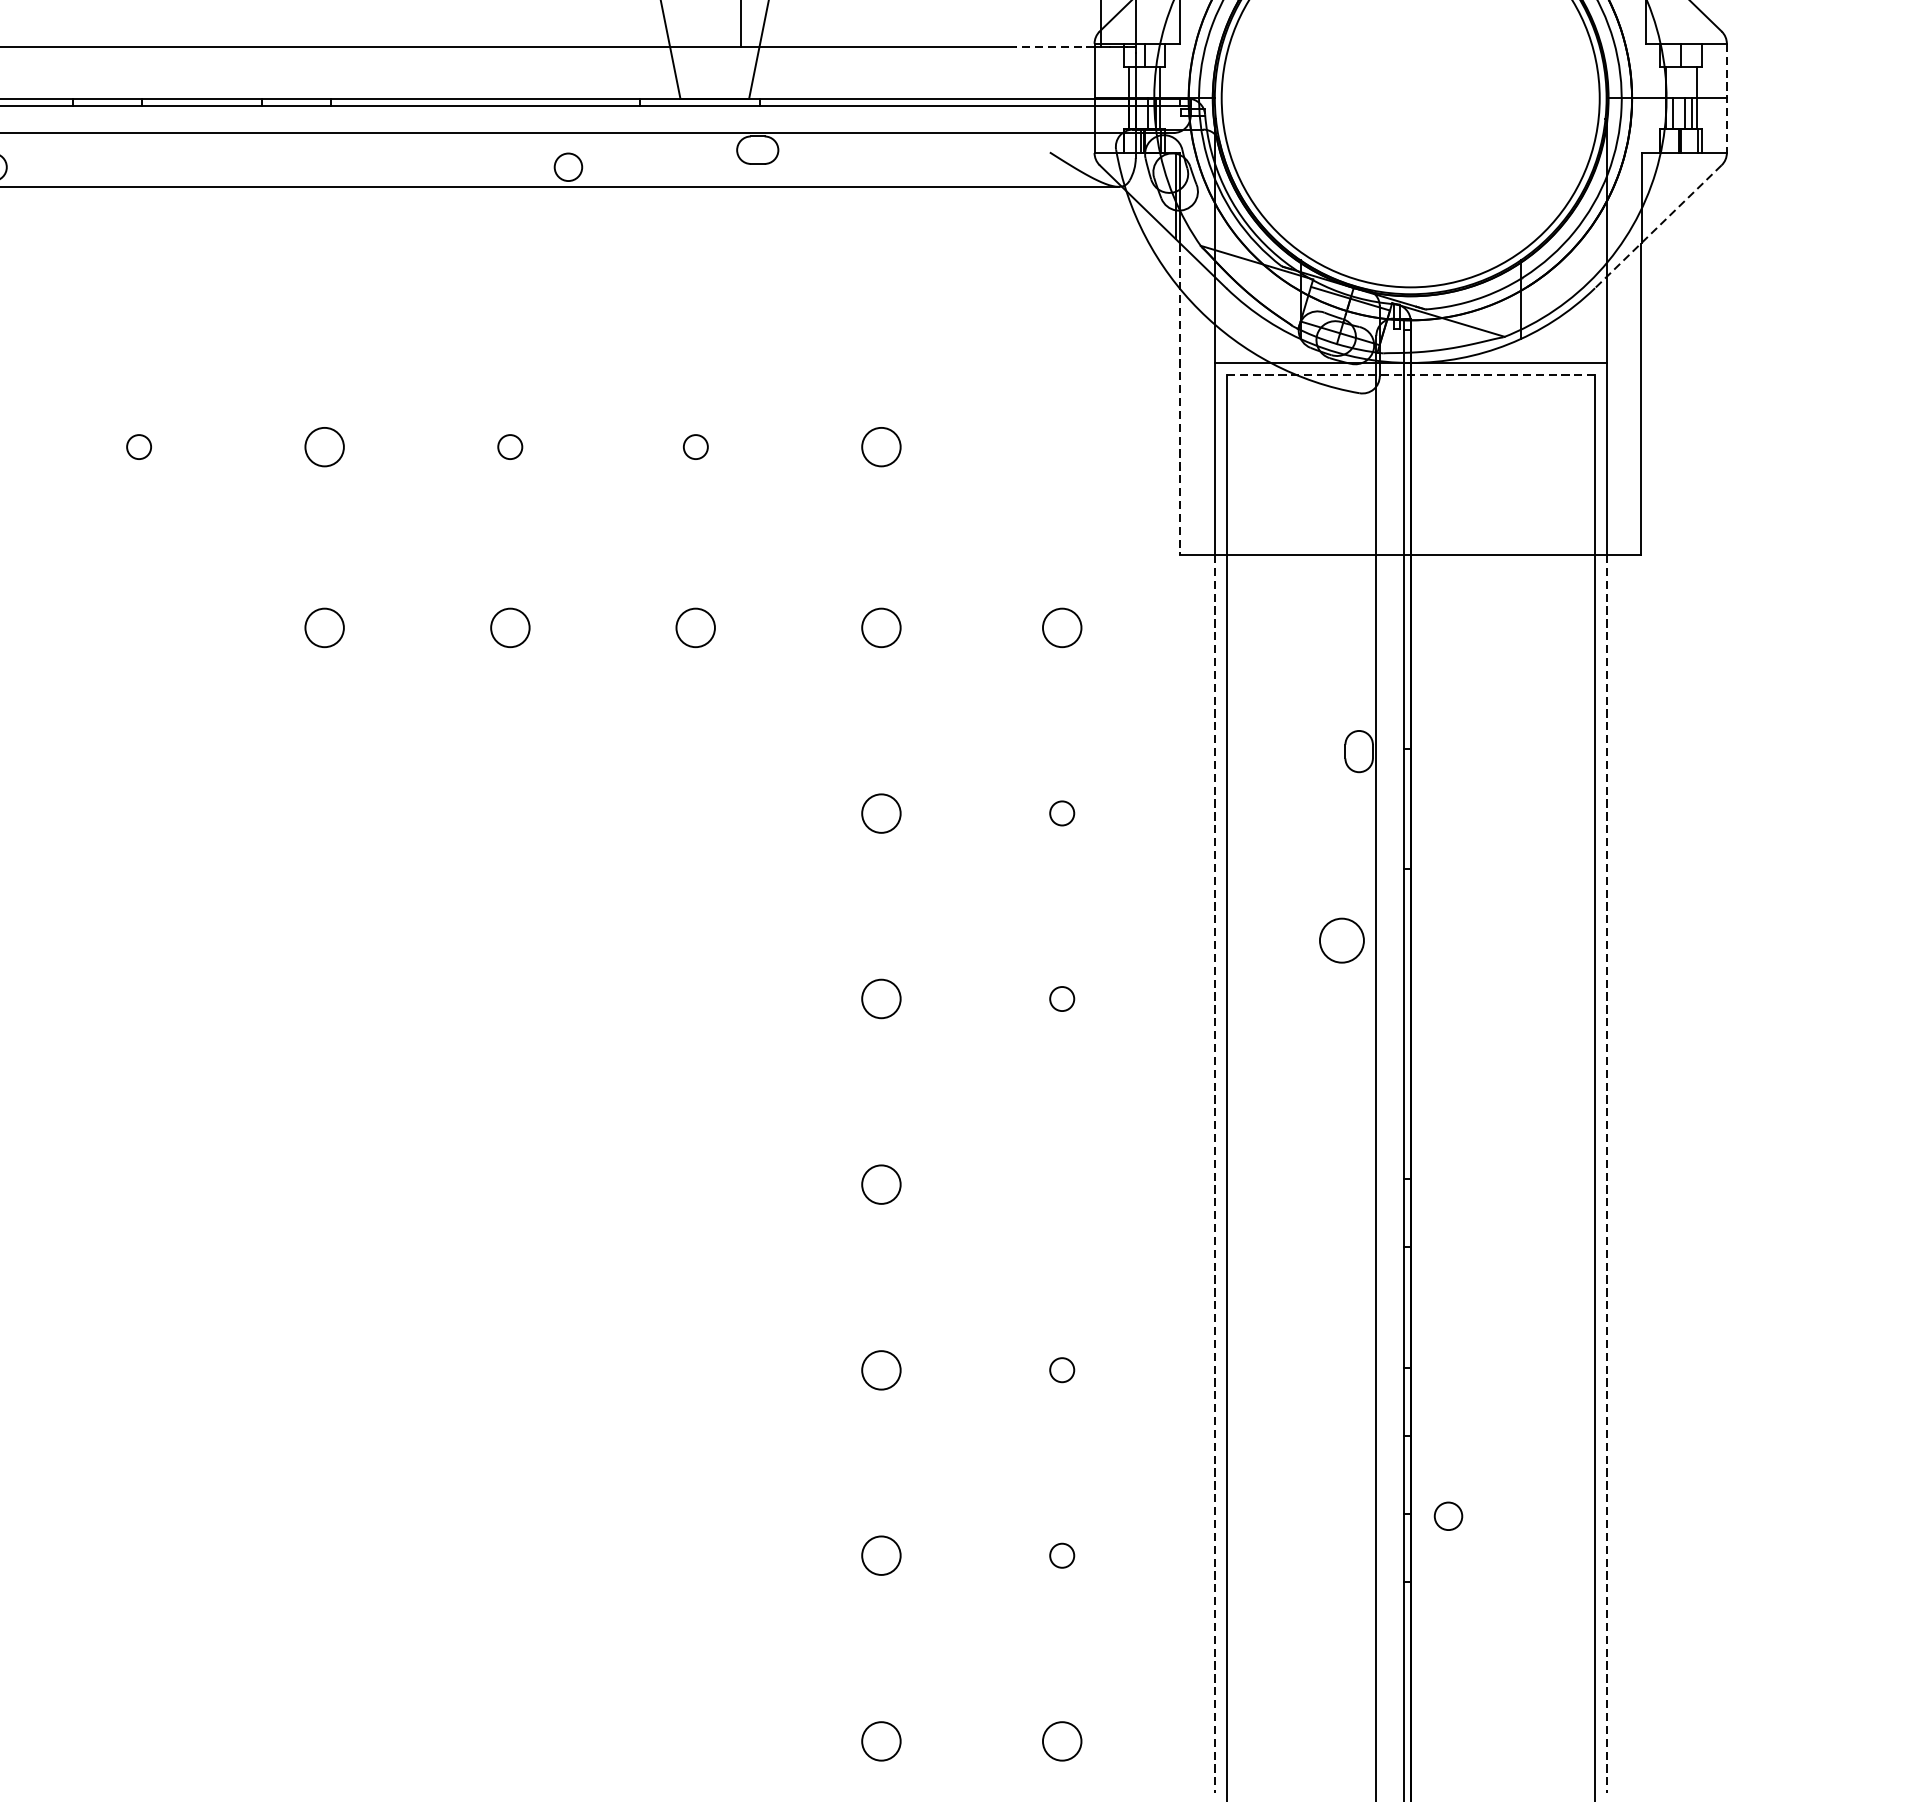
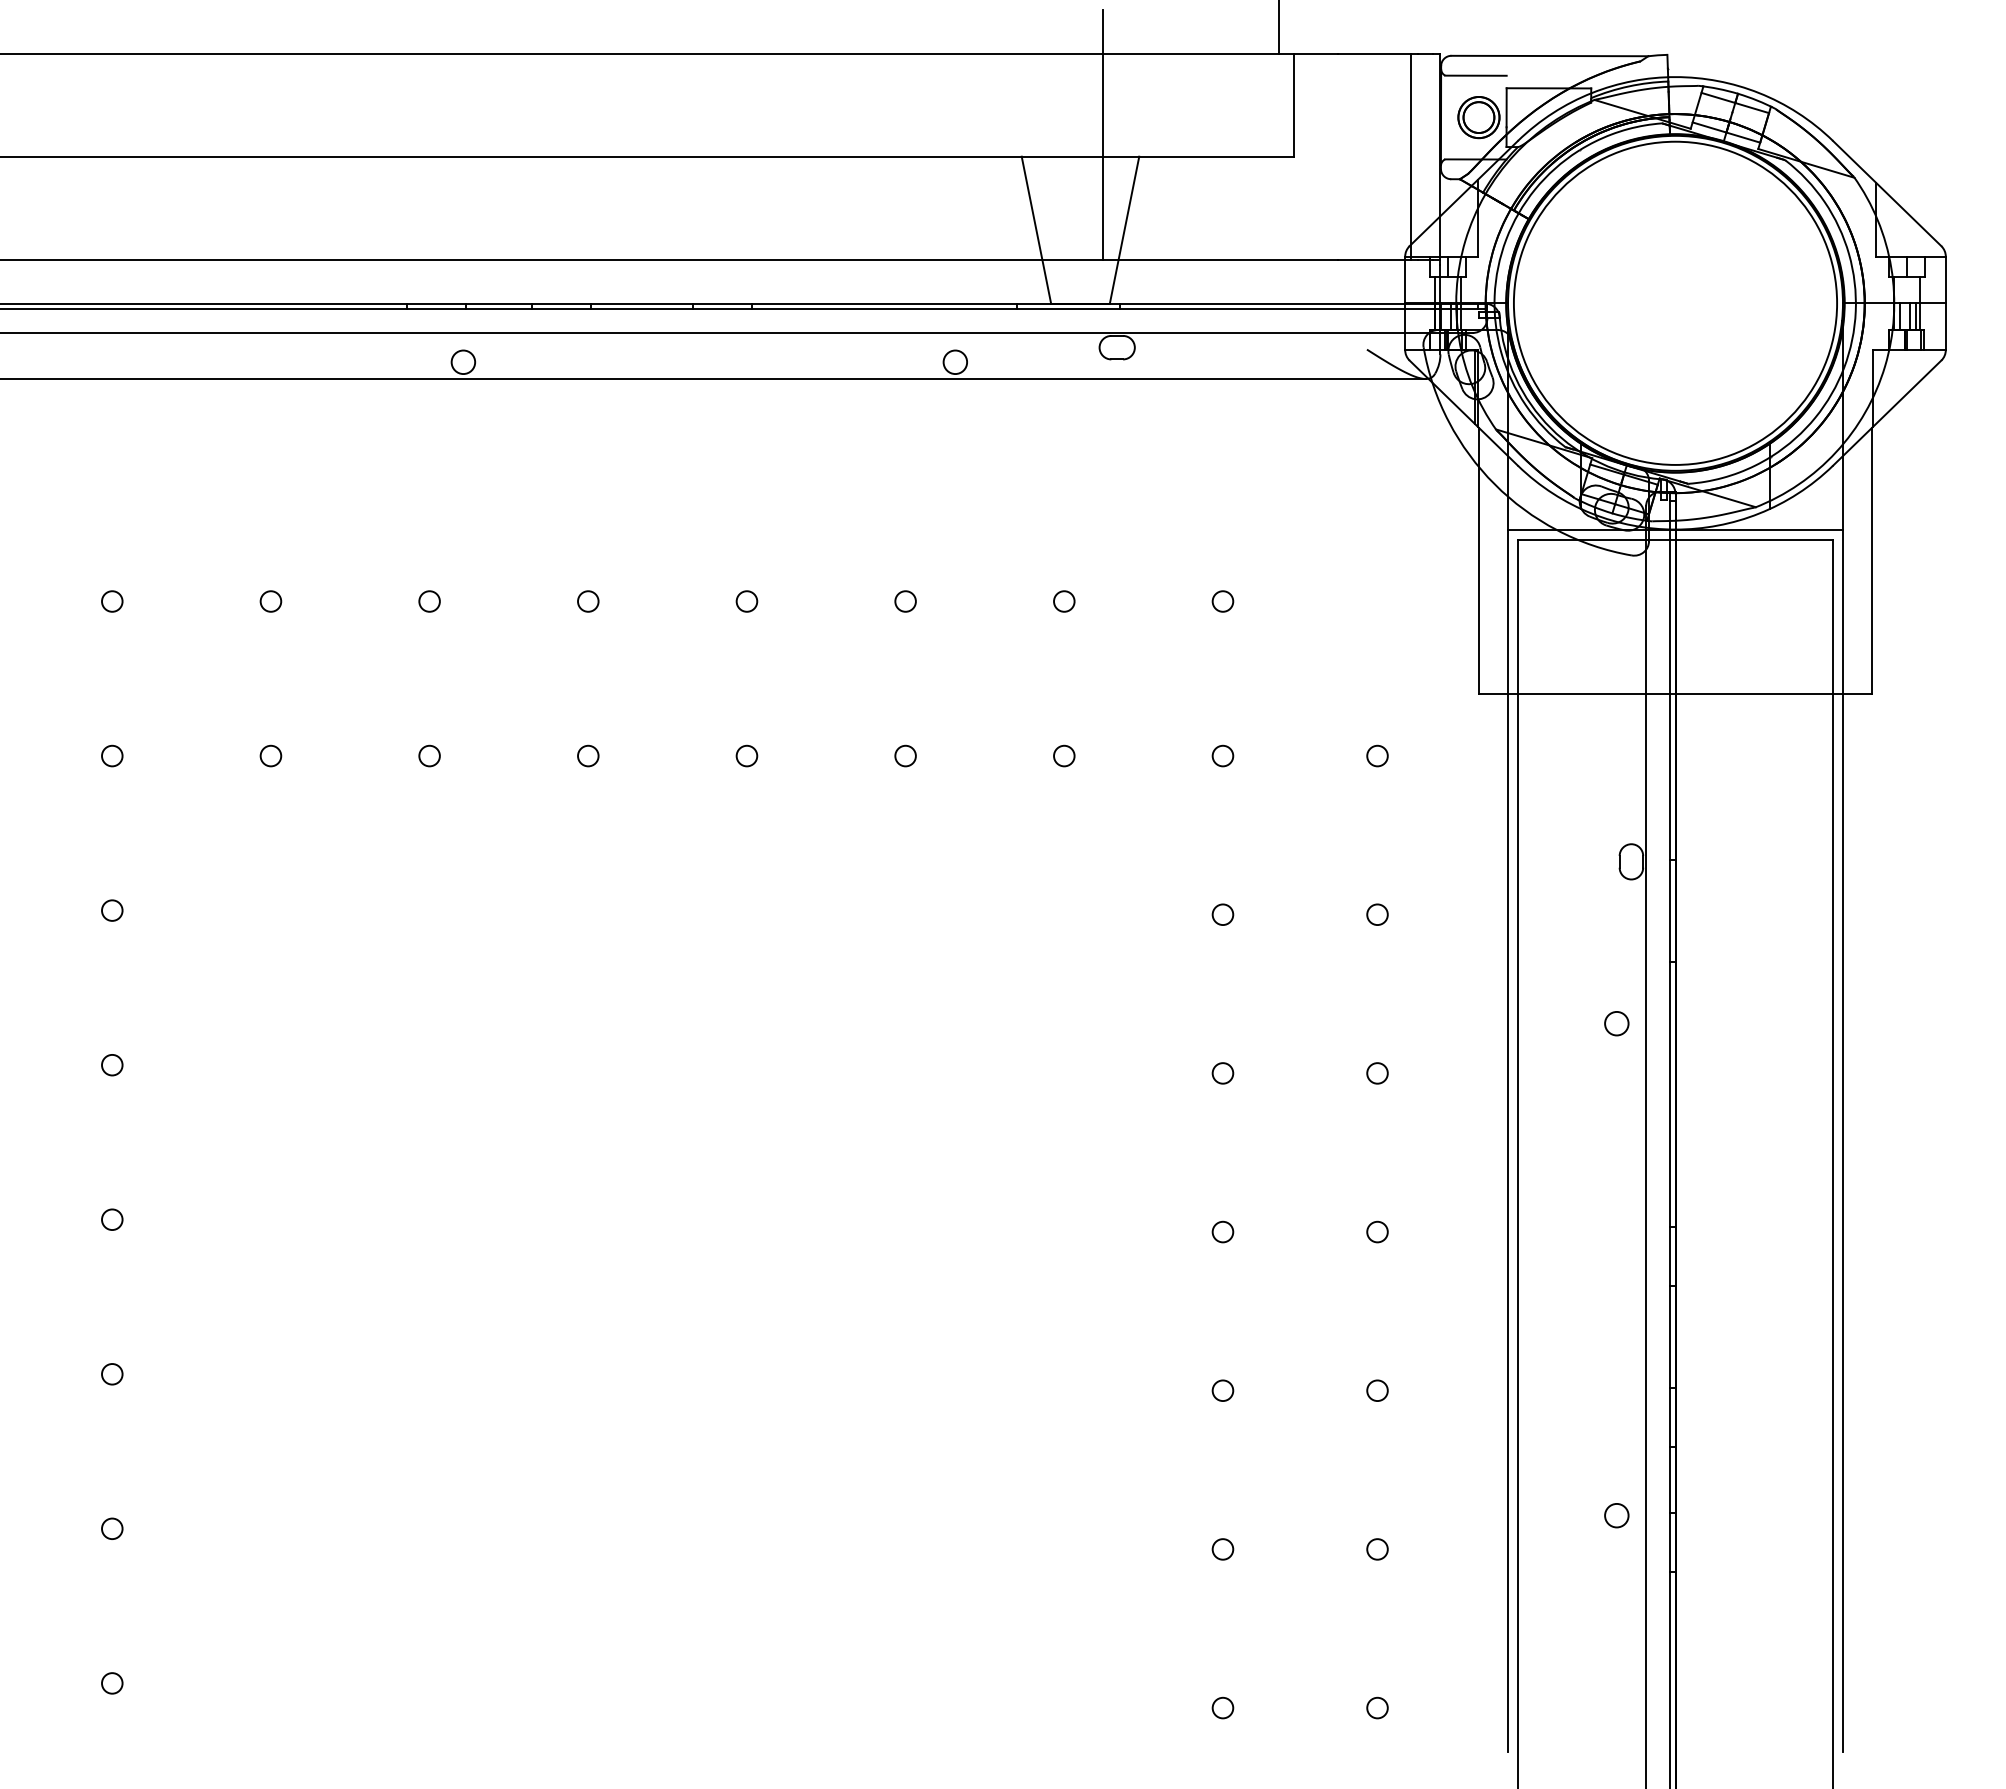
line: (1055, 47) -> (1371, 259), dashed -> solid
line: (1726, 98) -> (1945, 303), dashed -> solid
line: (1657, 227) -> (1886, 413), dashed -> solid
line: (1411, 374) -> (1676, 539), dashed -> solid
line: (1180, 400) -> (1478, 561), dashed -> solid
circle: (324, 447) -> (746, 601), size x0.62
circle: (880, 447) -> (1222, 601), size x0.62
circle: (139, 627) -> (588, 755), added
circle: (324, 627) -> (746, 755), size x0.62
circle: (510, 627) -> (905, 755), size x0.62
circle: (696, 627) -> (1064, 755), size x0.62
circle: (880, 627) -> (1222, 755), size x0.62
circle: (1062, 627) -> (1377, 755), size x0.62
circle: (880, 813) -> (1222, 914), size x0.62
circle: (1341, 940) -> (1616, 1023), size x0.62
circle: (880, 999) -> (1222, 1073), size x0.62
line: (1215, 1174) -> (1508, 1223), dashed -> solid
line: (1606, 1174) -> (1842, 1223), dashed -> solid
circle: (880, 1183) -> (1222, 1231), size x0.62
circle: (1062, 1183) -> (1377, 1231), added
circle: (880, 1369) -> (1222, 1390), size x0.62
circle: (1448, 1516) -> (1616, 1515), moved
circle: (880, 1555) -> (1222, 1549), size x0.62
circle: (880, 1740) -> (1222, 1707), size x0.62
circle: (1062, 1740) -> (1377, 1707), size x0.62

